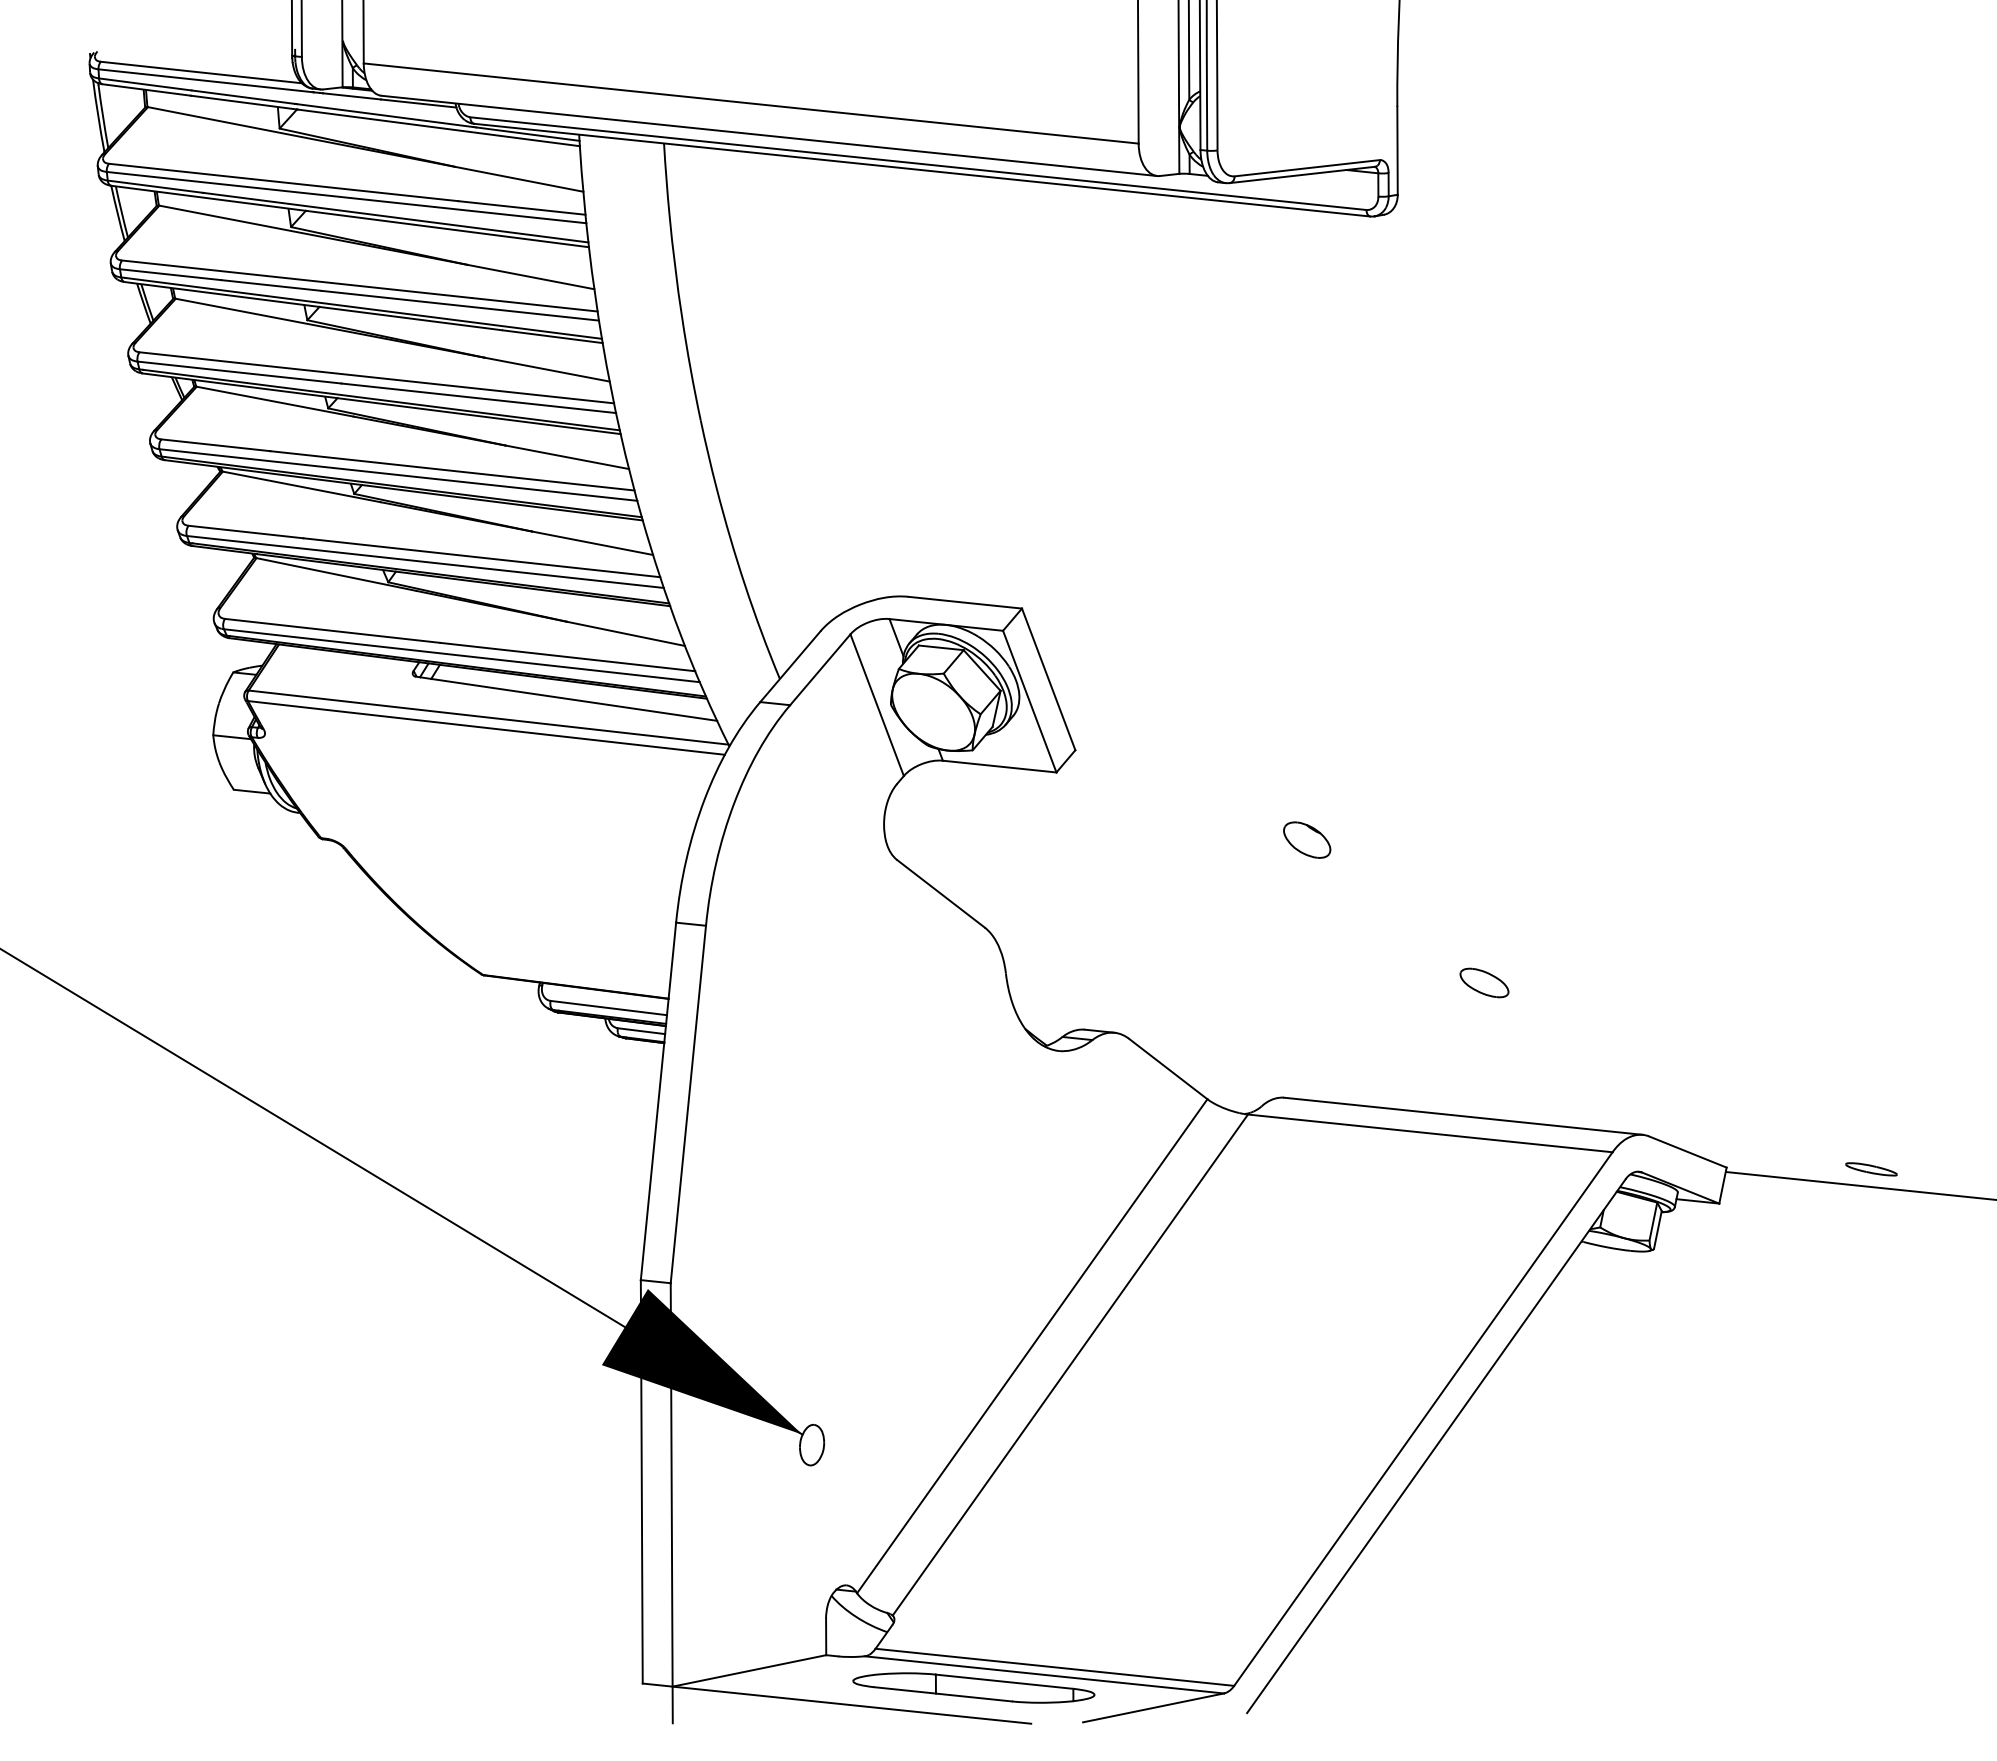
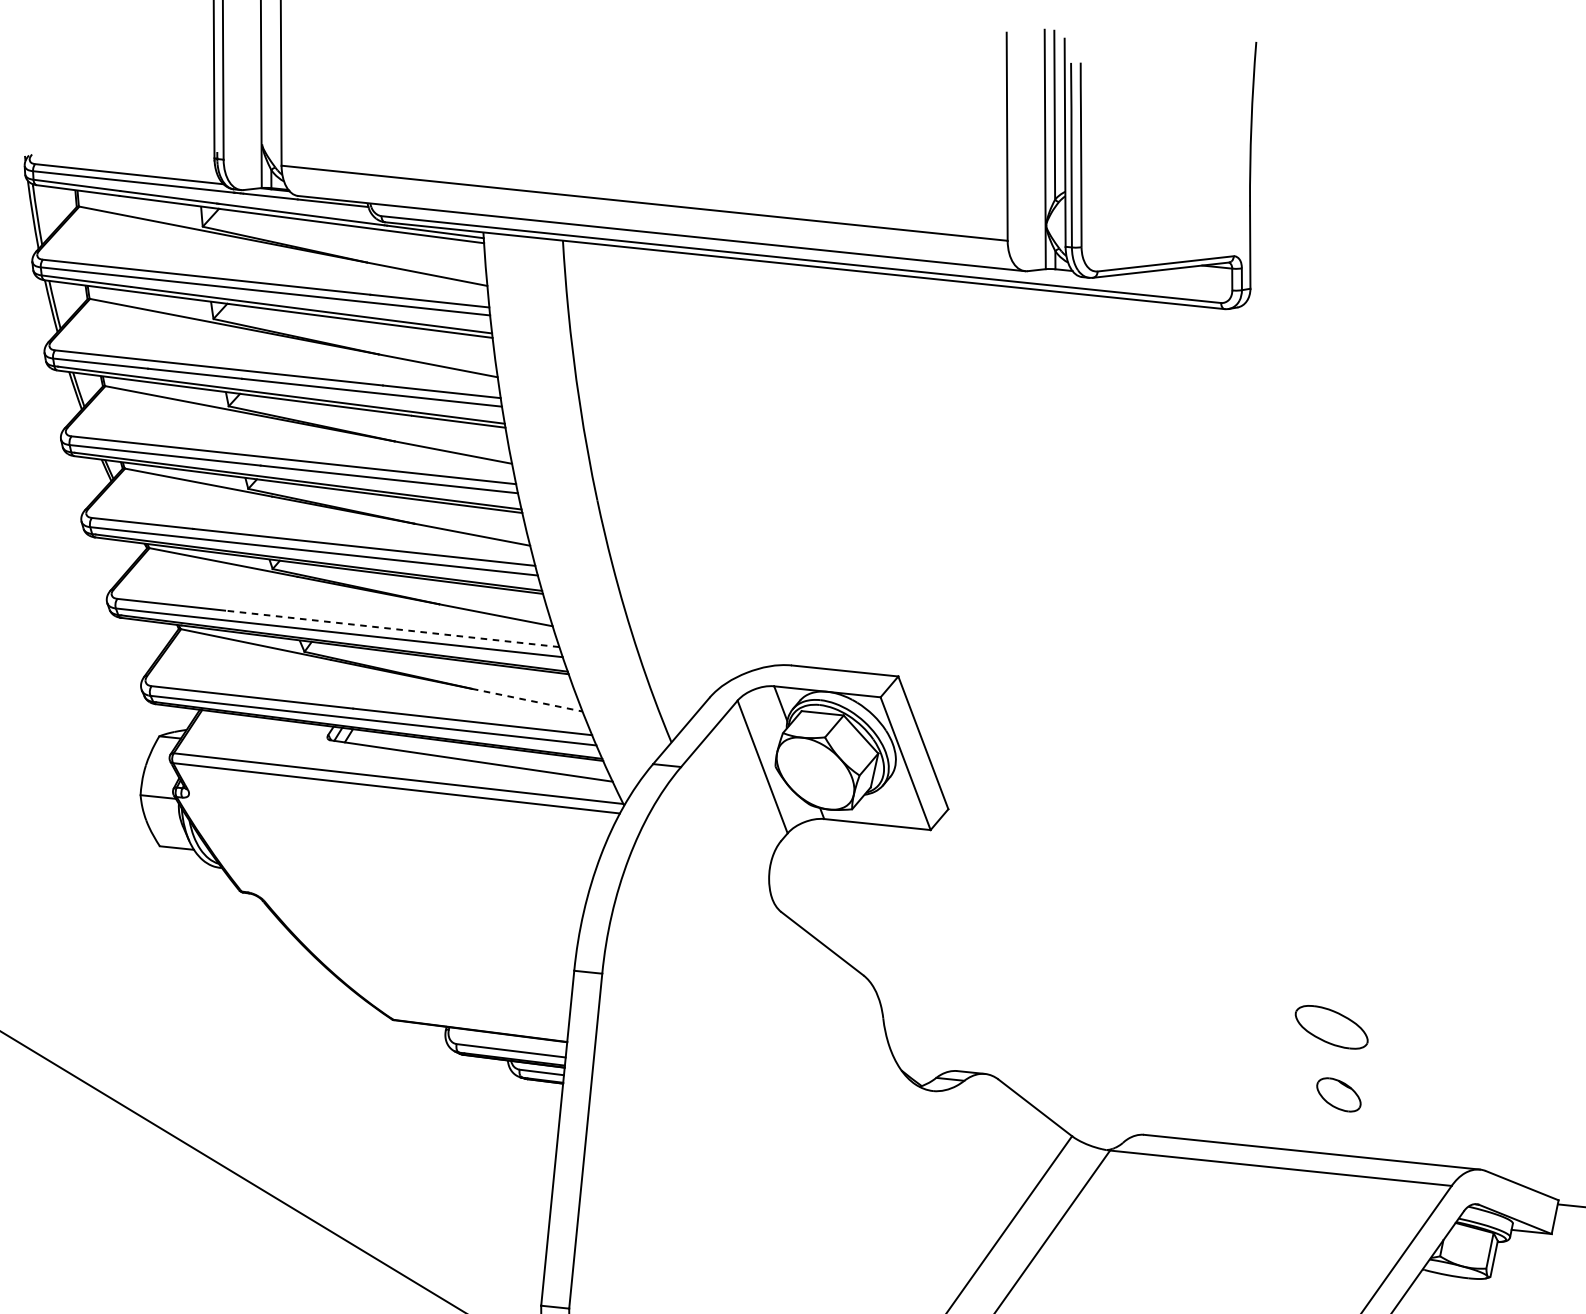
line: (481, 557) -> (391, 628), solid -> dashed
line: (626, 633) -> (527, 699), solid -> dashed
part: (1307, 839) -> (1339, 1094), moved
part: (1484, 982) -> (1331, 1026), size x1.6

